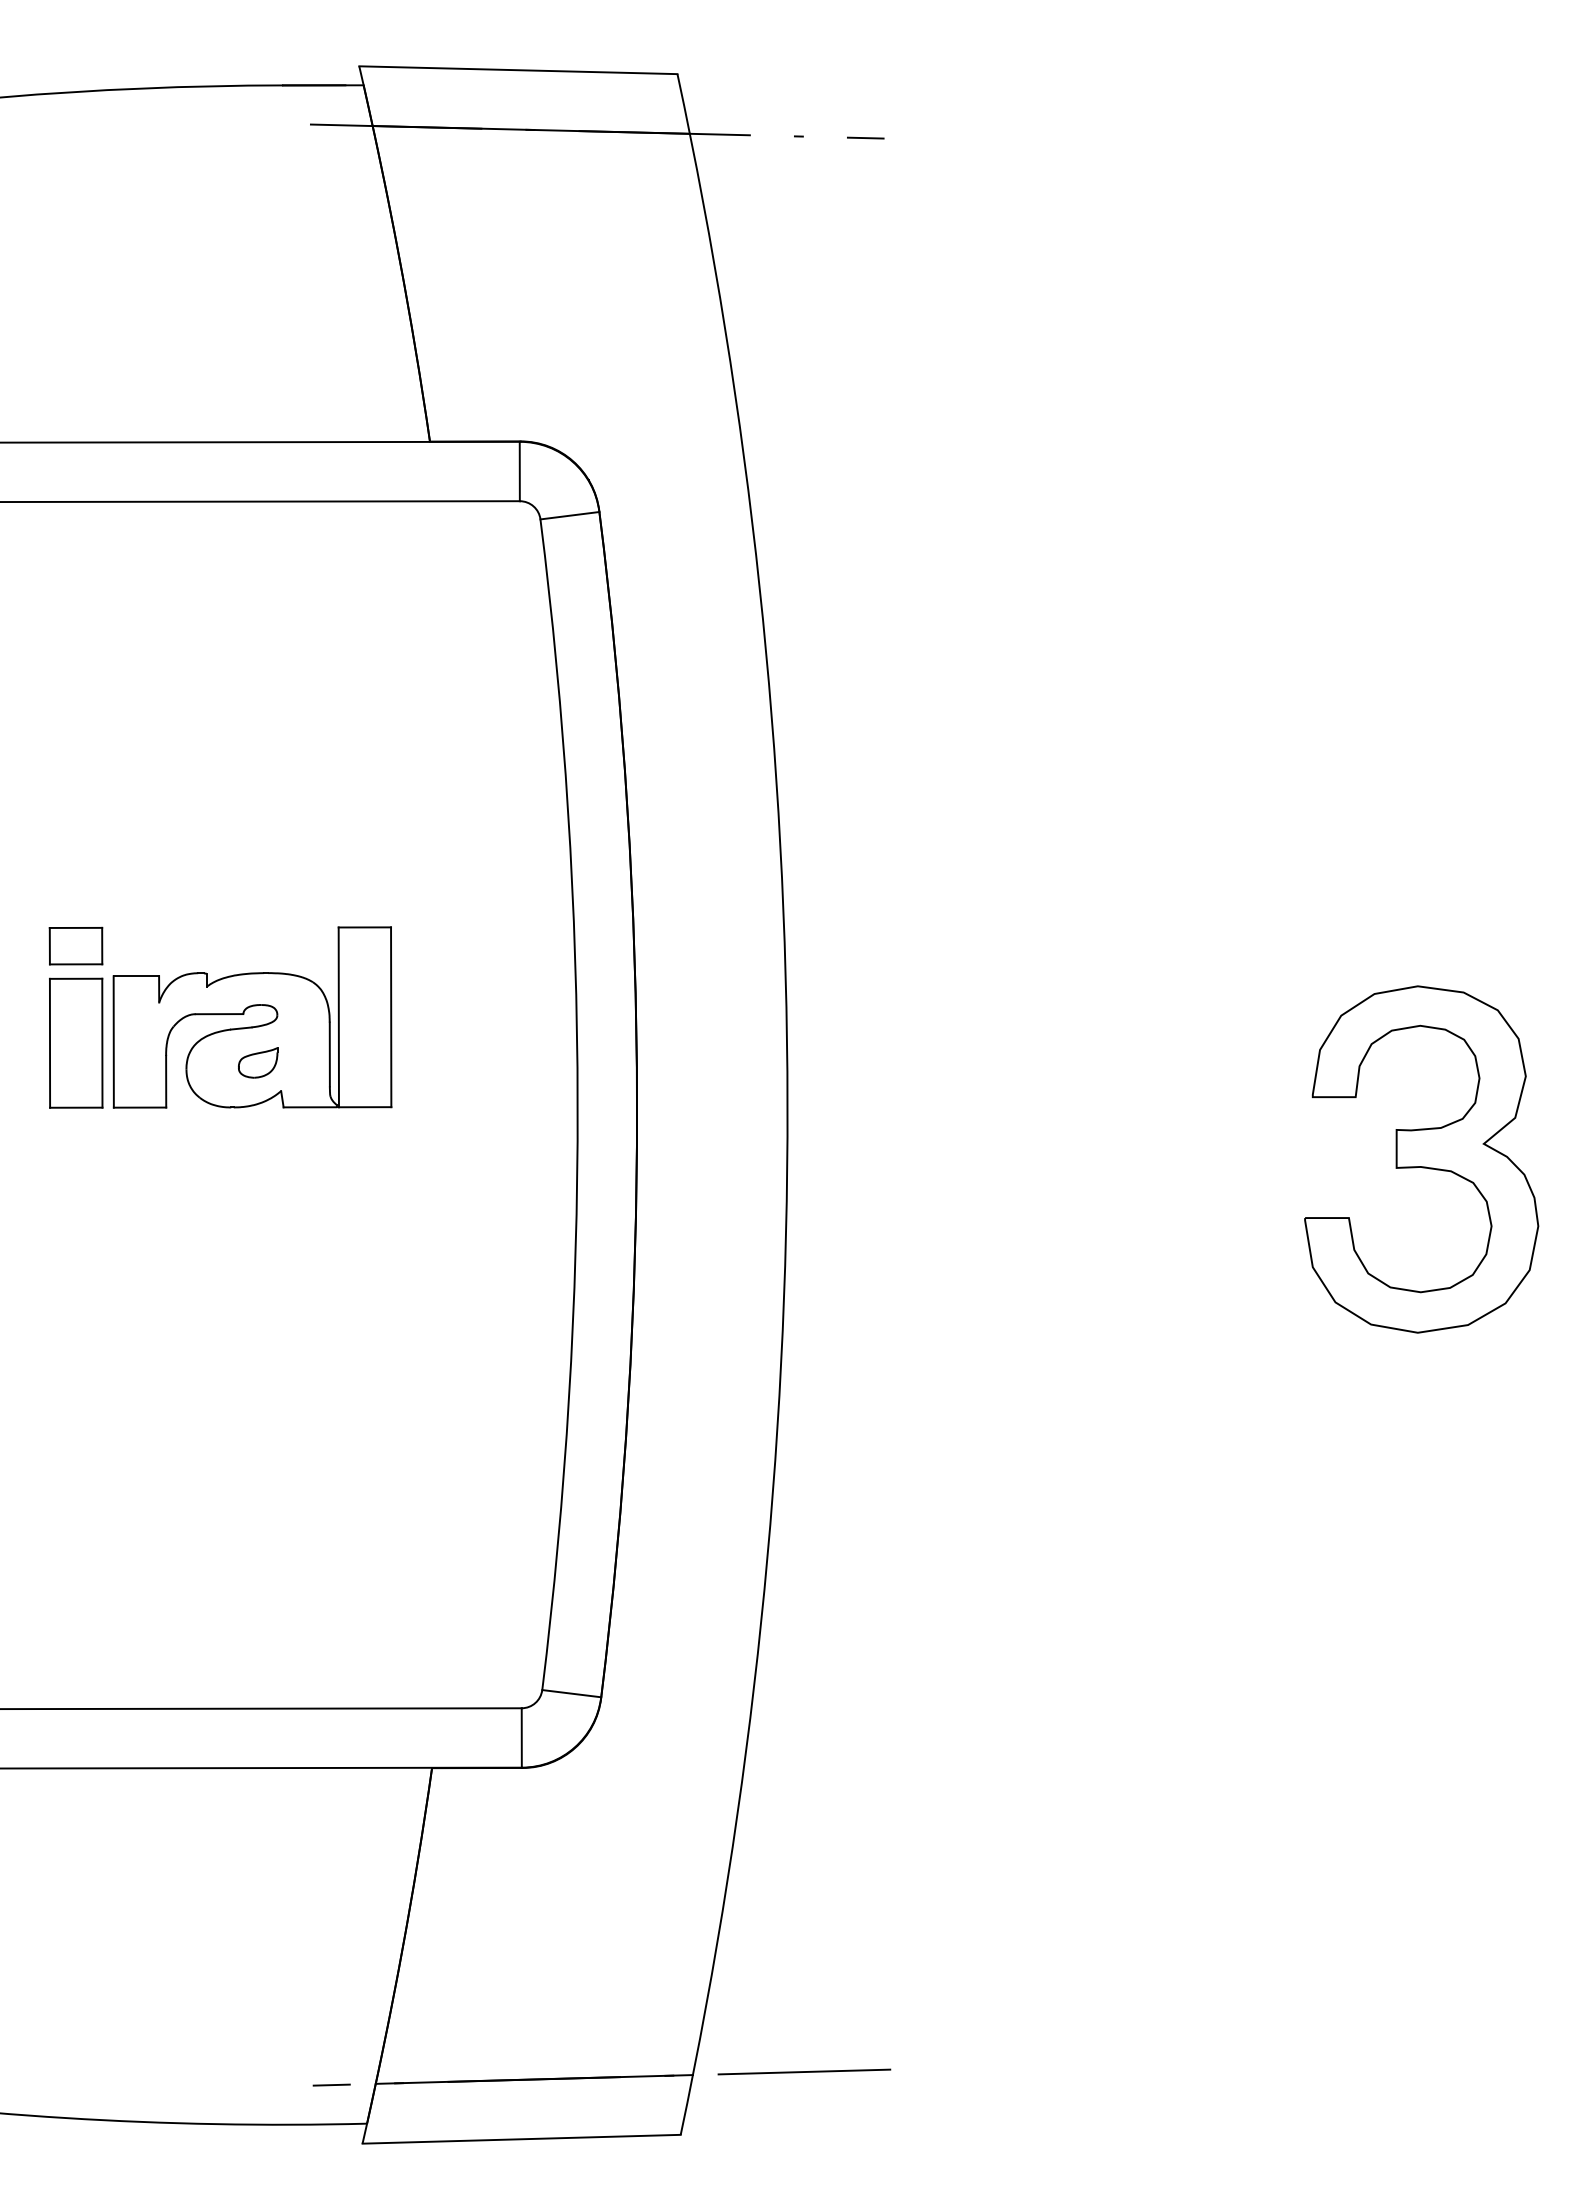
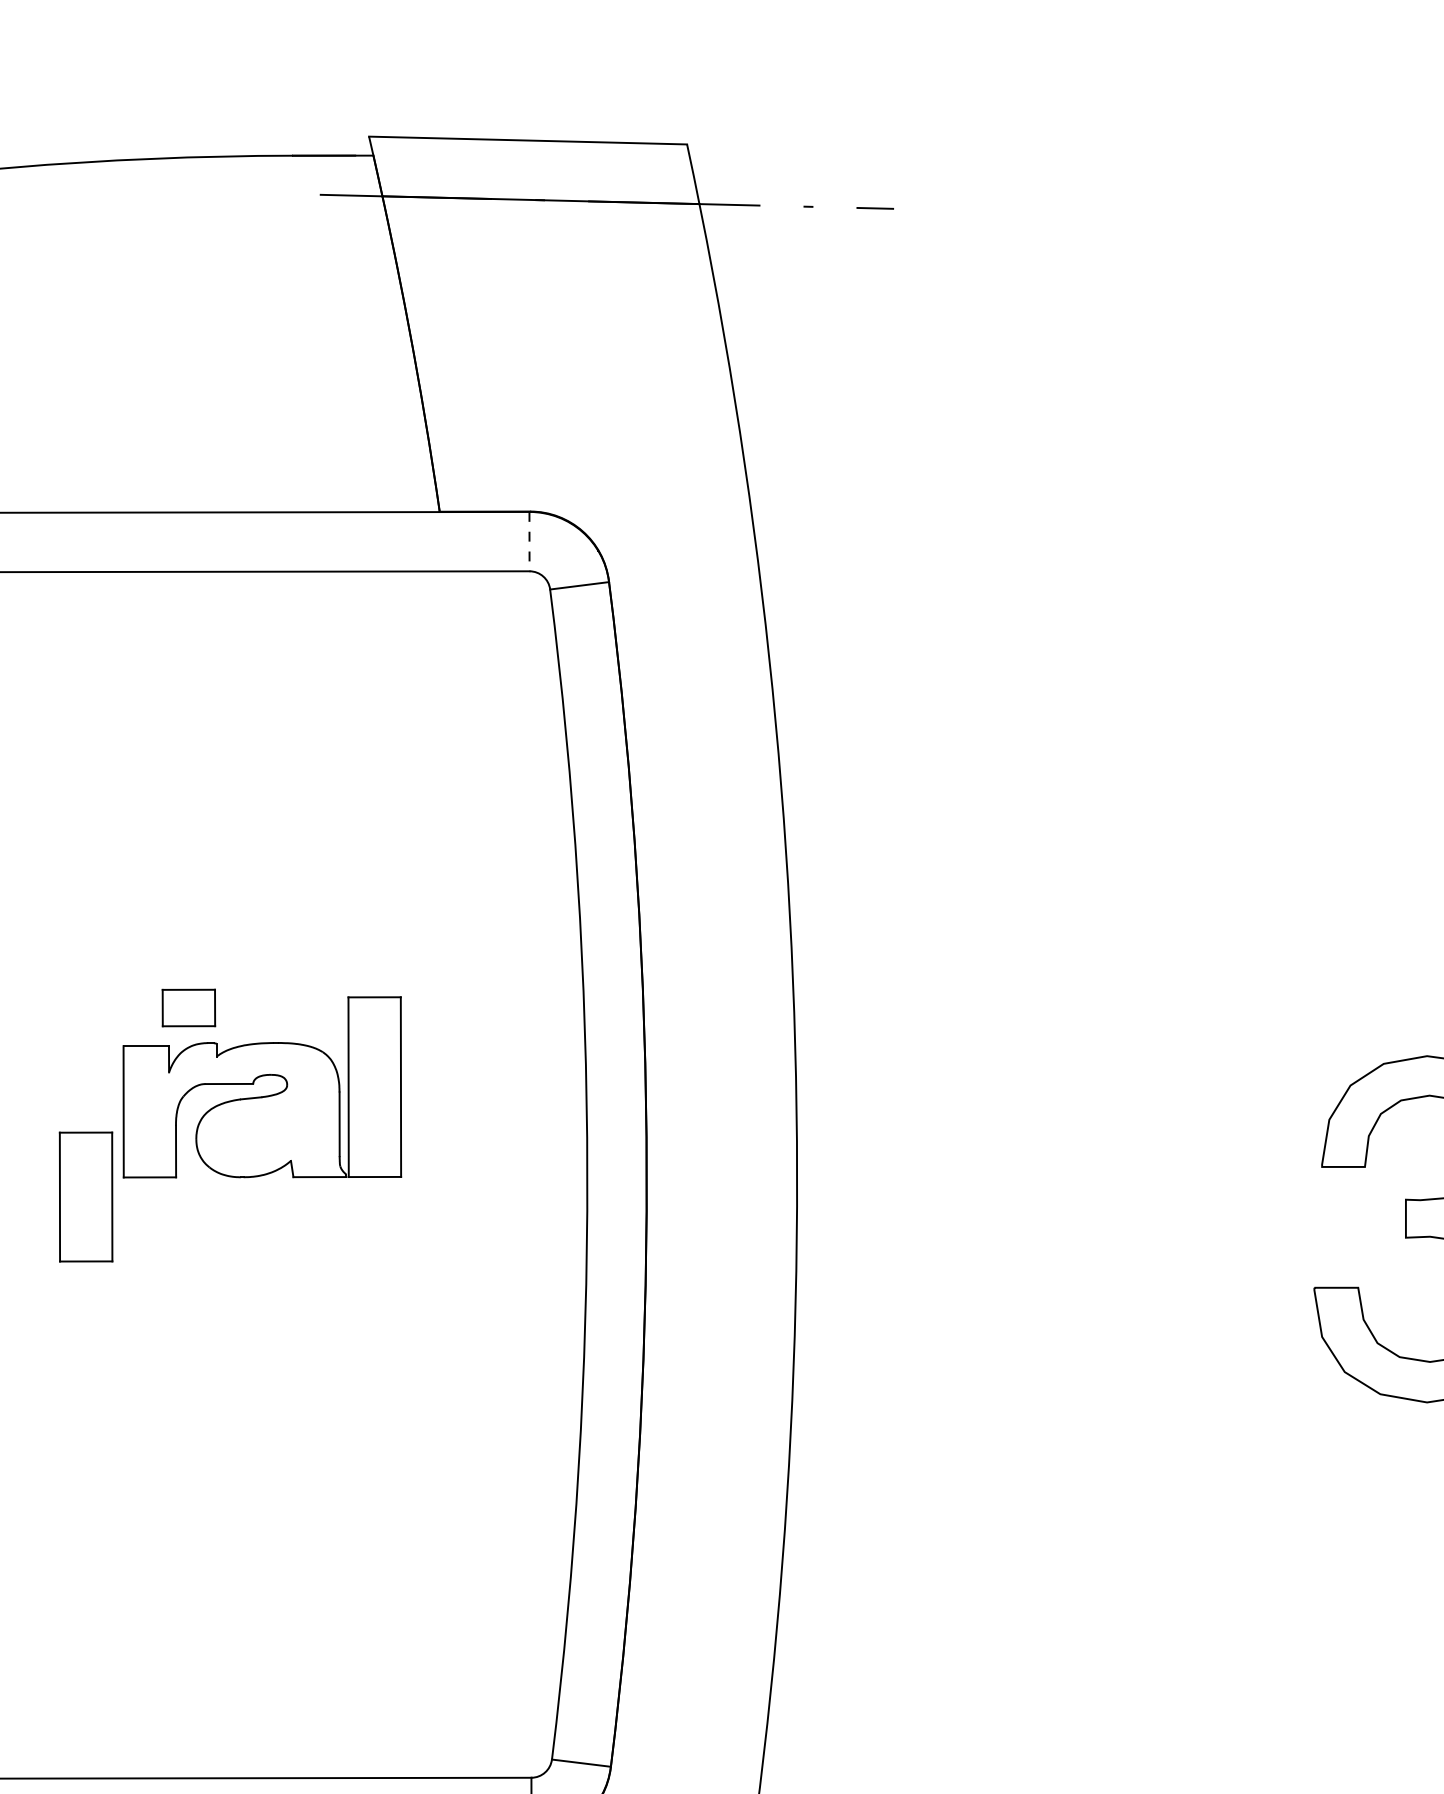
line: (519, 471) -> (529, 541), solid -> dashed
part: (75, 945) -> (188, 1007), moved
part: (76, 1042) -> (86, 1196), moved
part: (258, 1062) -> (268, 1132), removed

